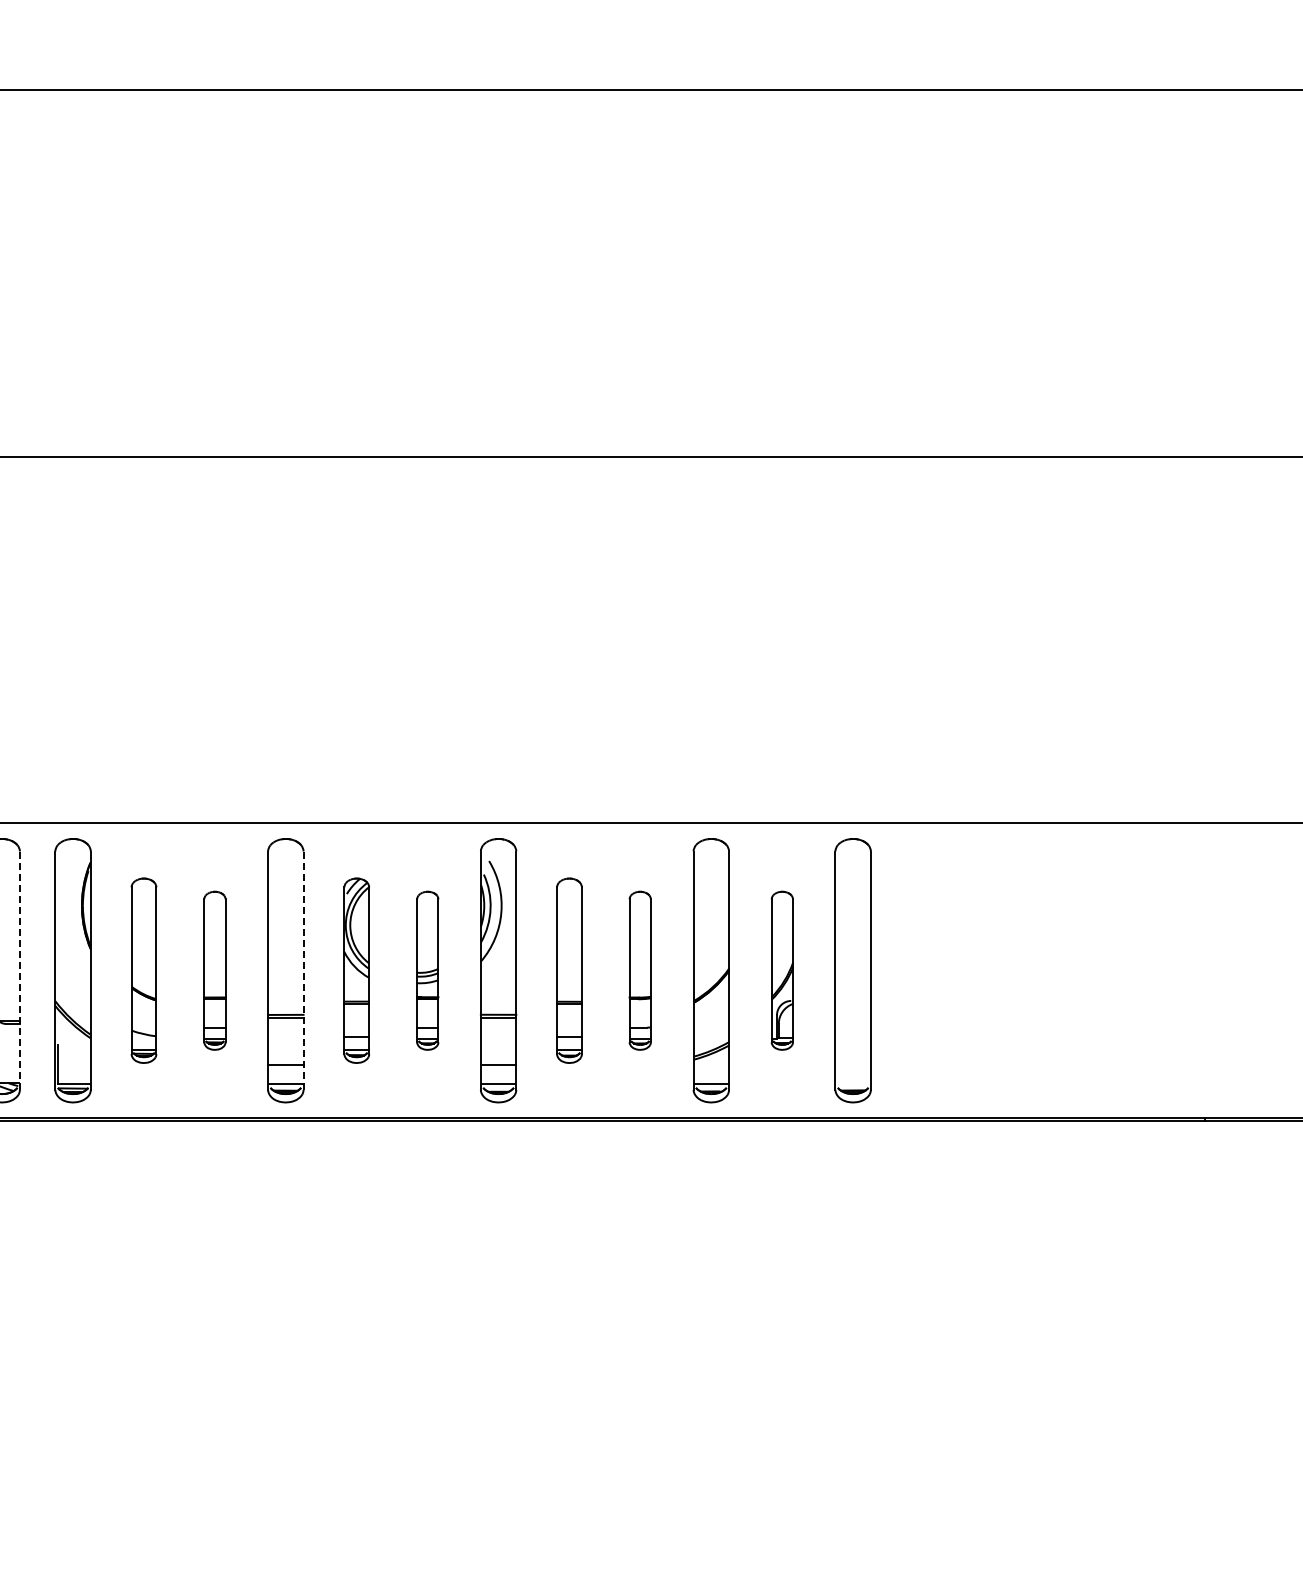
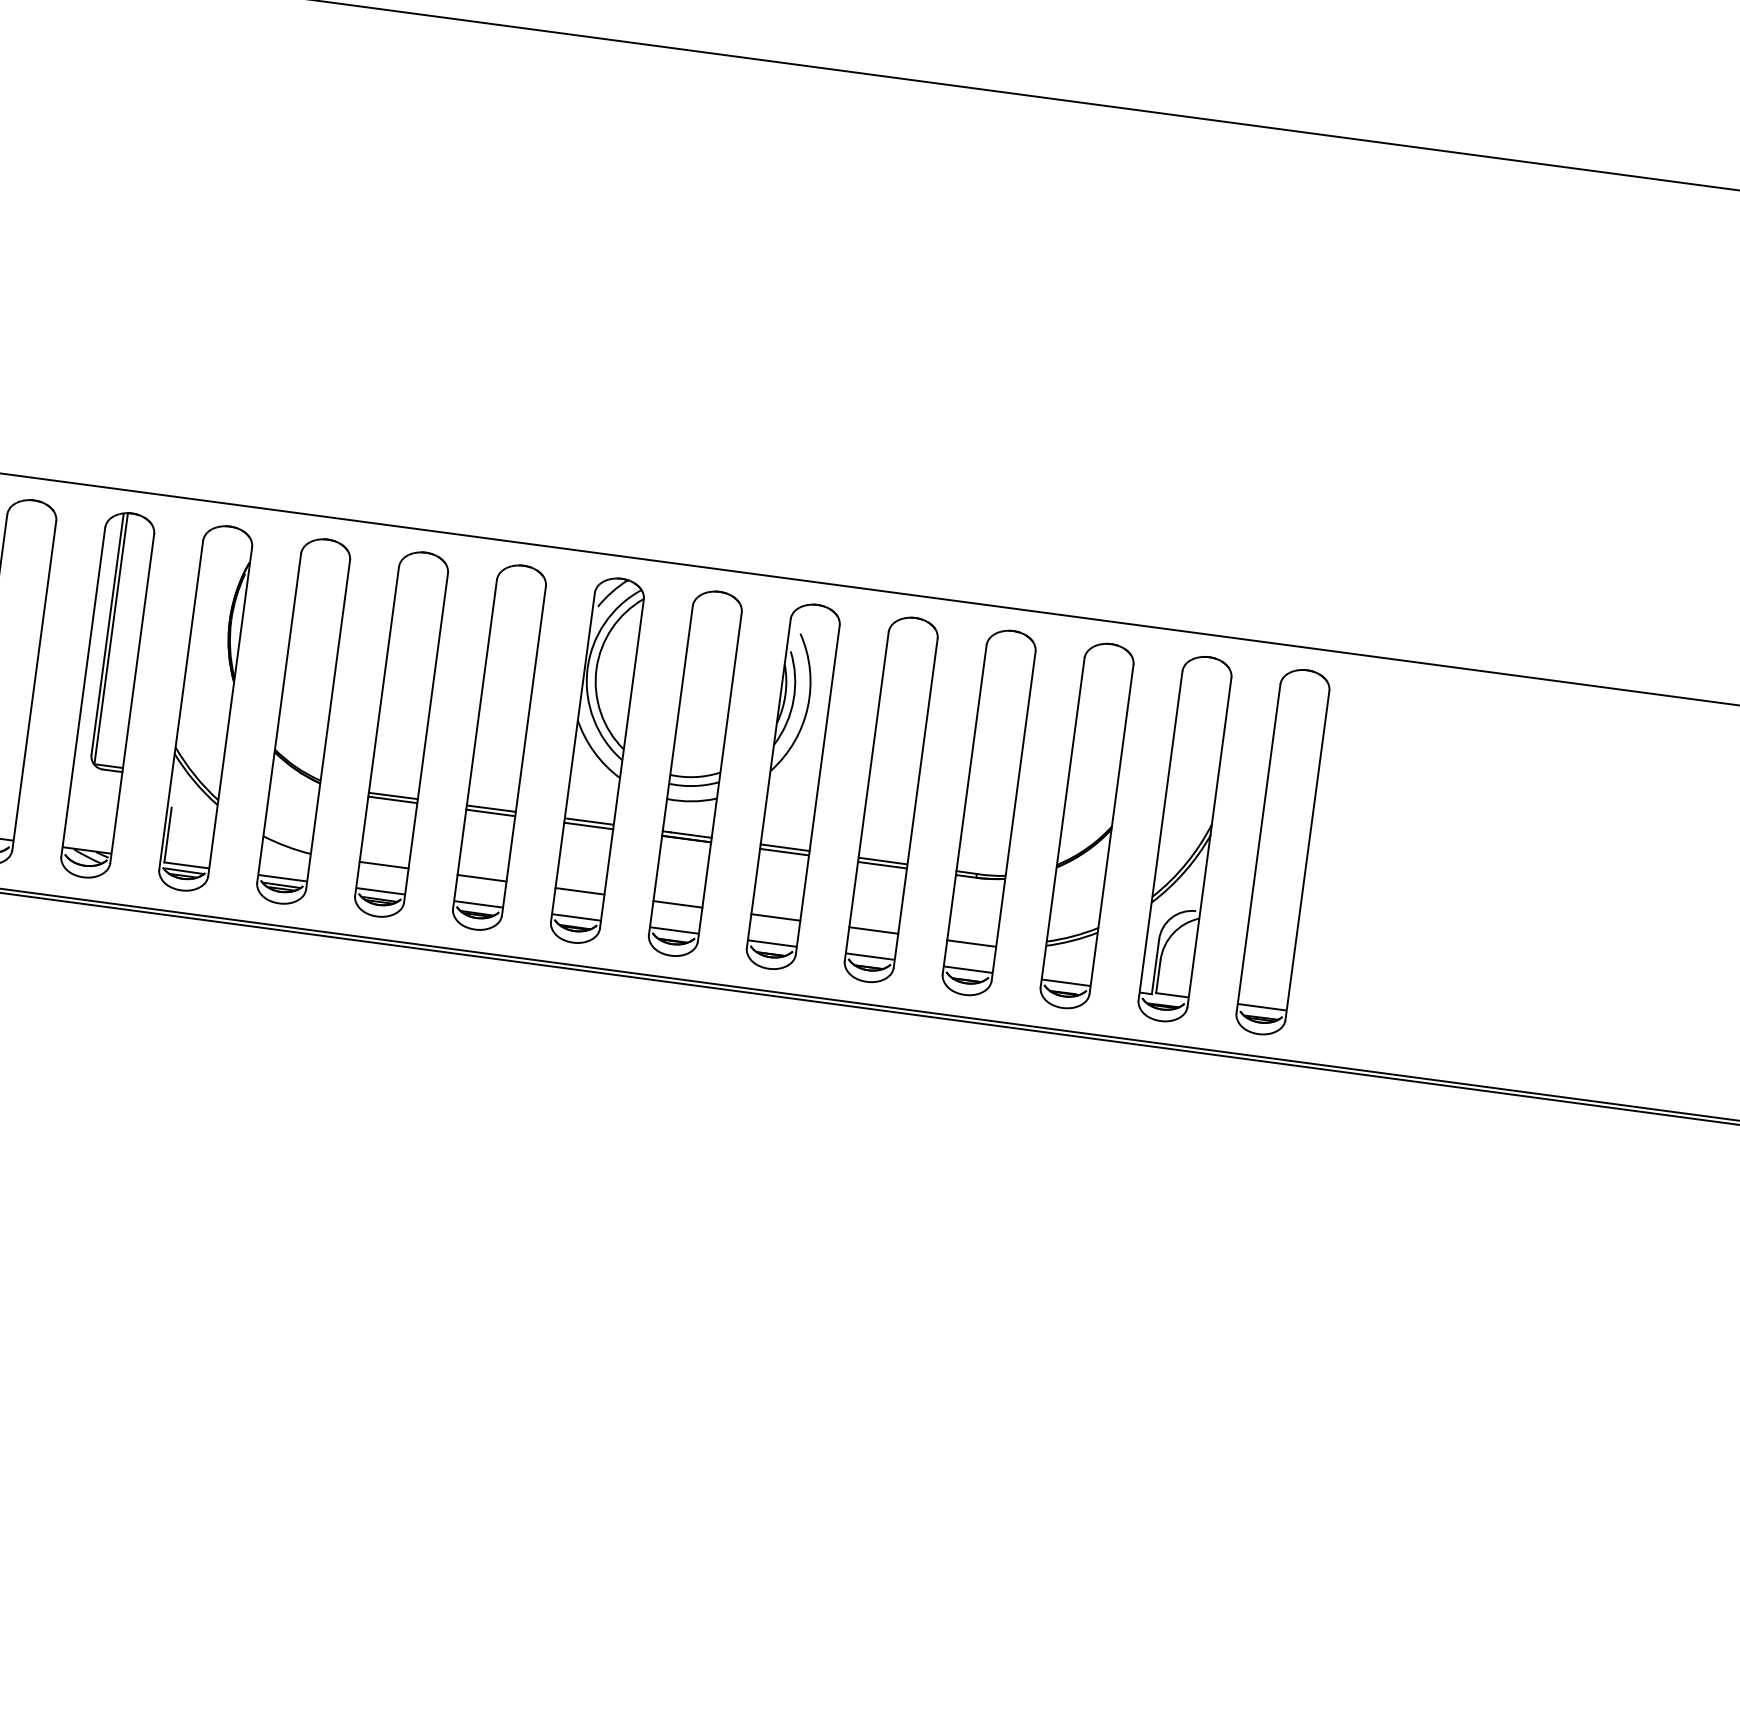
part: (143, 970) -> (302, 721), size x1.43
part: (214, 970) -> (401, 734), size x1.67
part: (356, 970) -> (597, 760), size x1.43
part: (427, 970) -> (695, 773), size x1.67
part: (569, 970) -> (891, 799), size x1.43
part: (639, 970) -> (987, 812), size x1.67
part: (782, 970) -> (1185, 838), size x1.67
line: (19, 971) -> (131, 699), dashed -> solid
line: (303, 971) -> (523, 752), dashed -> solid
line: (852, 1083) -> (1261, 1007), added

